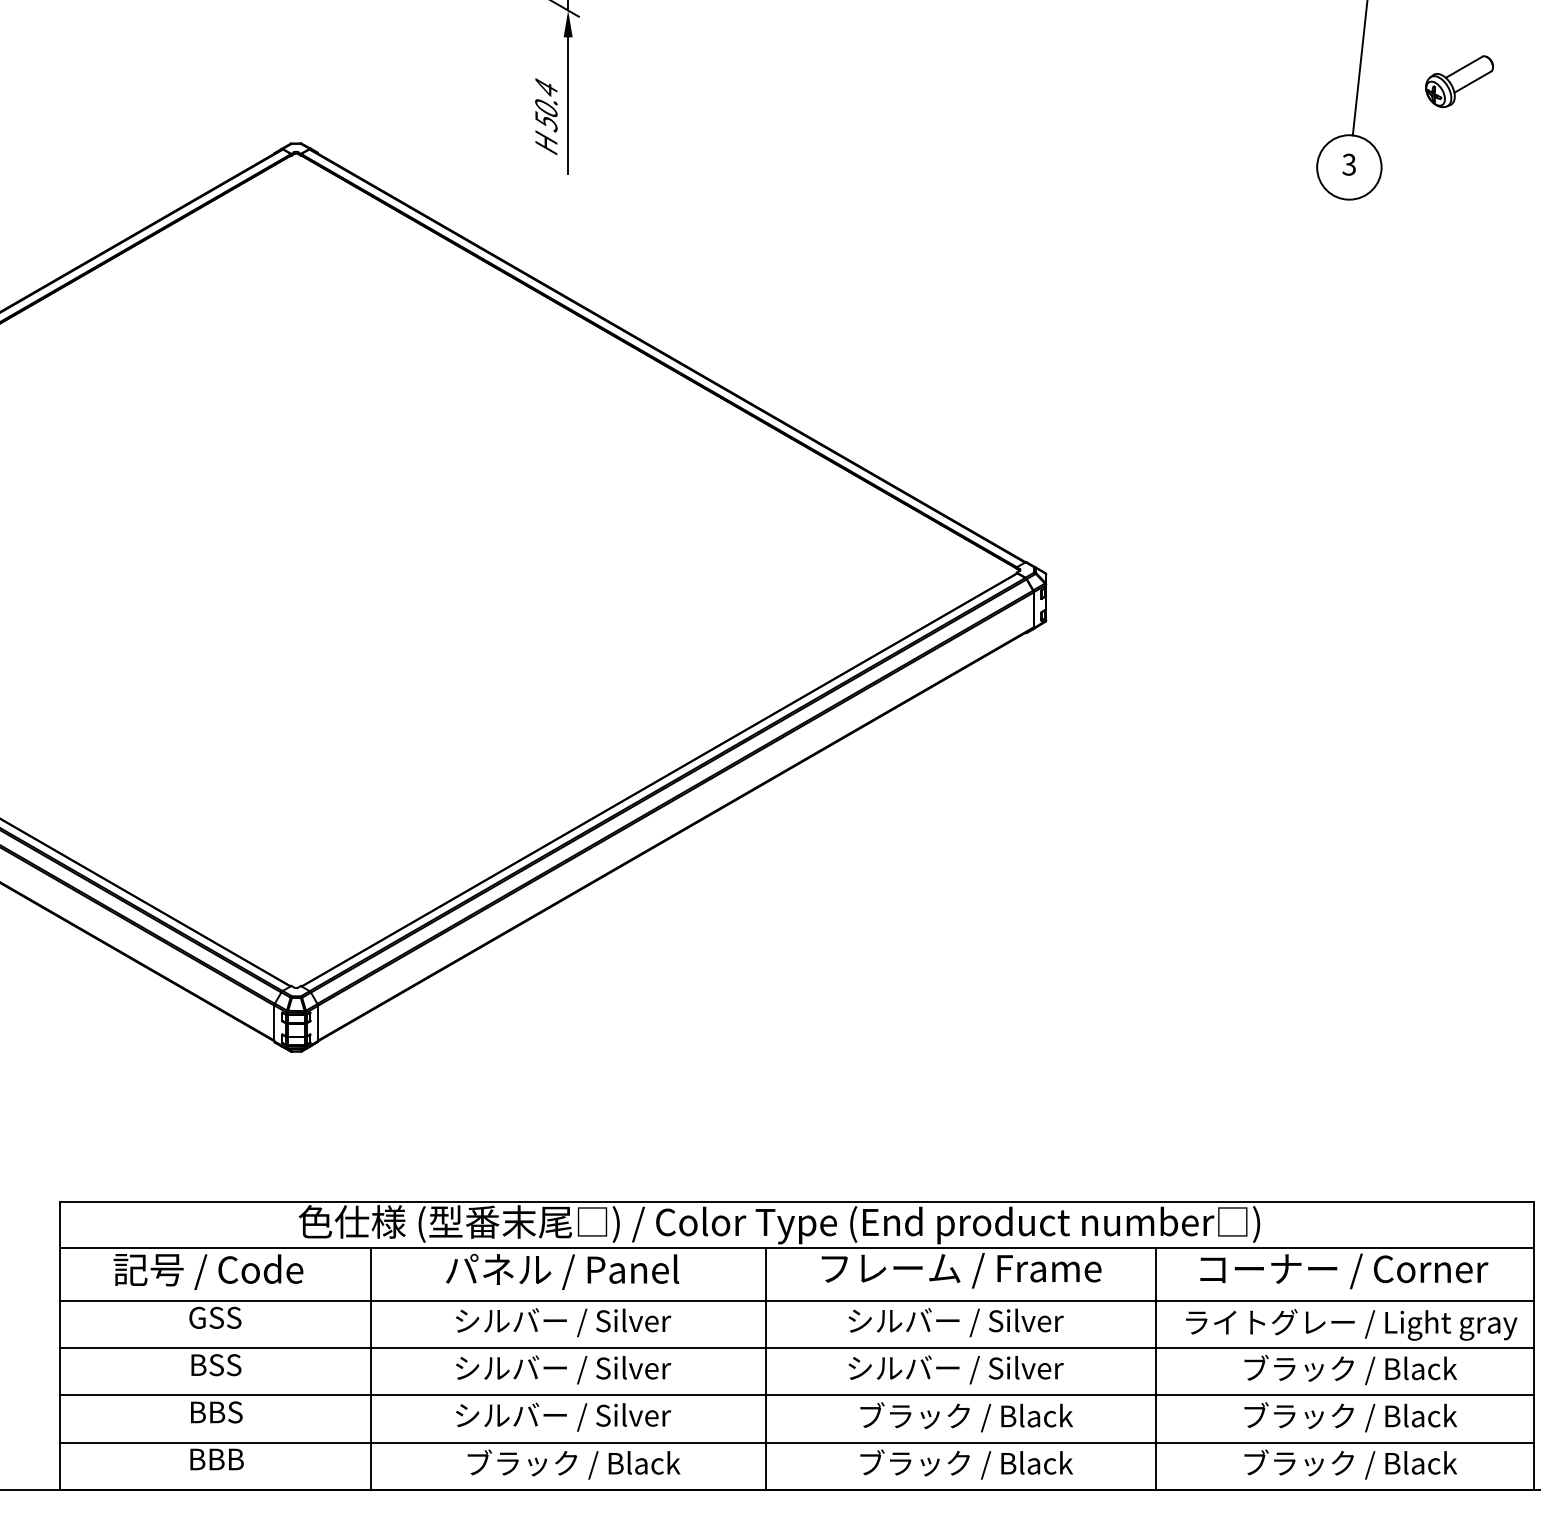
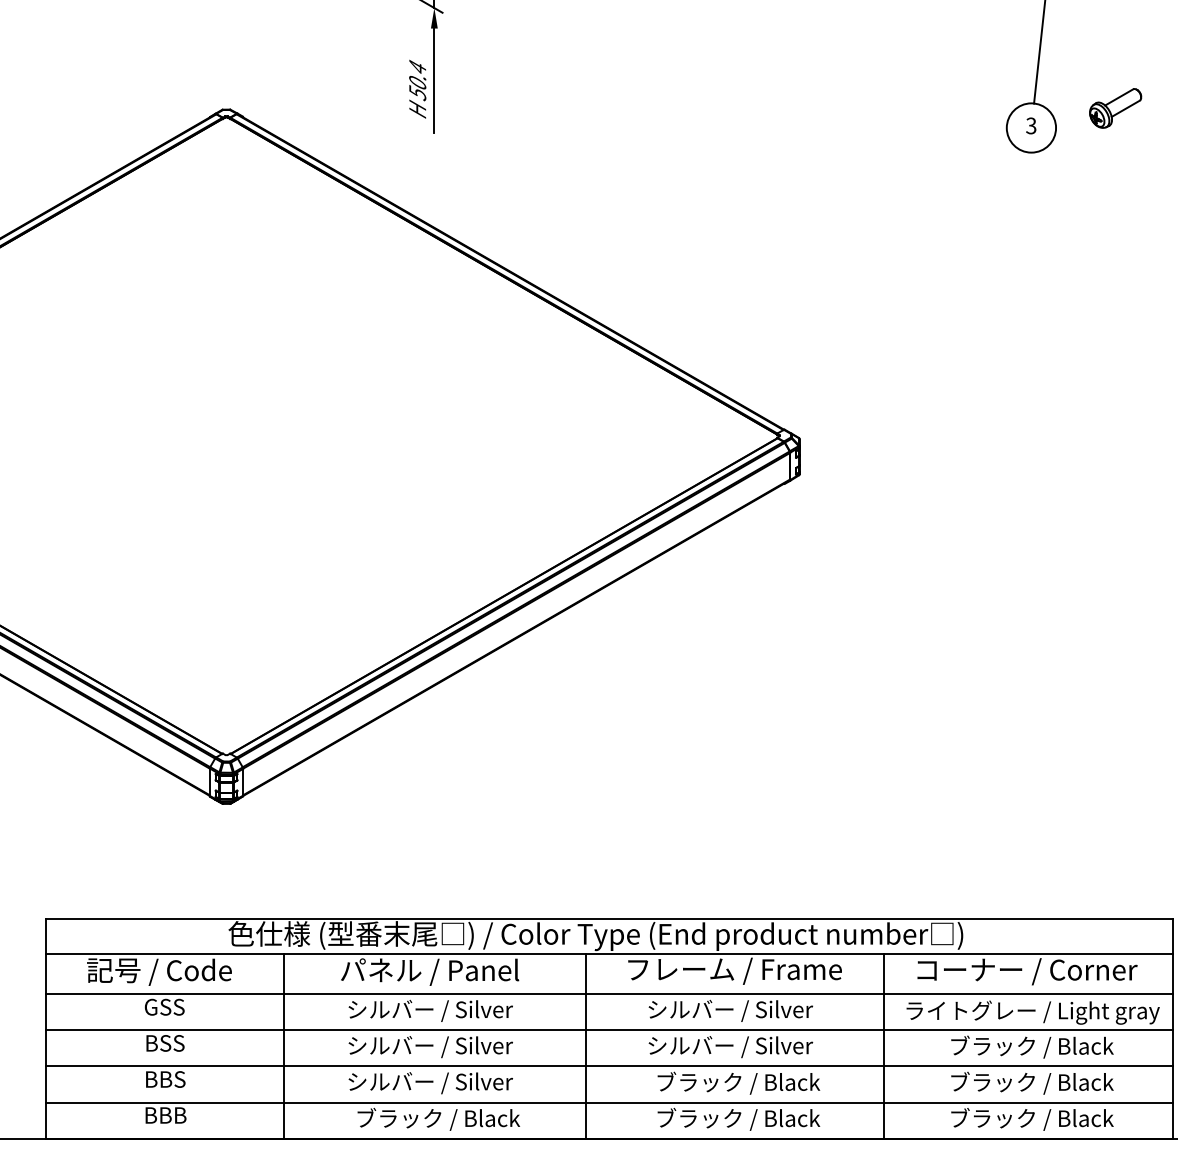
part: (1459, 81) -> (1115, 108), moved

